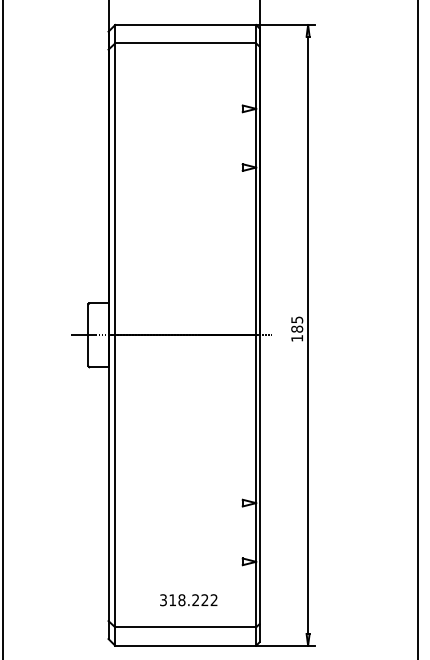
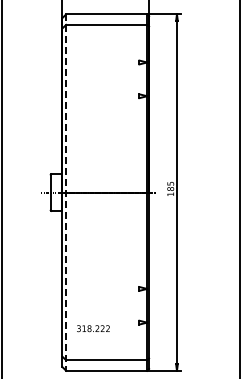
line: (115, 336) -> (66, 193), solid -> dashed
text: (188, 599) -> (93, 328), moved

